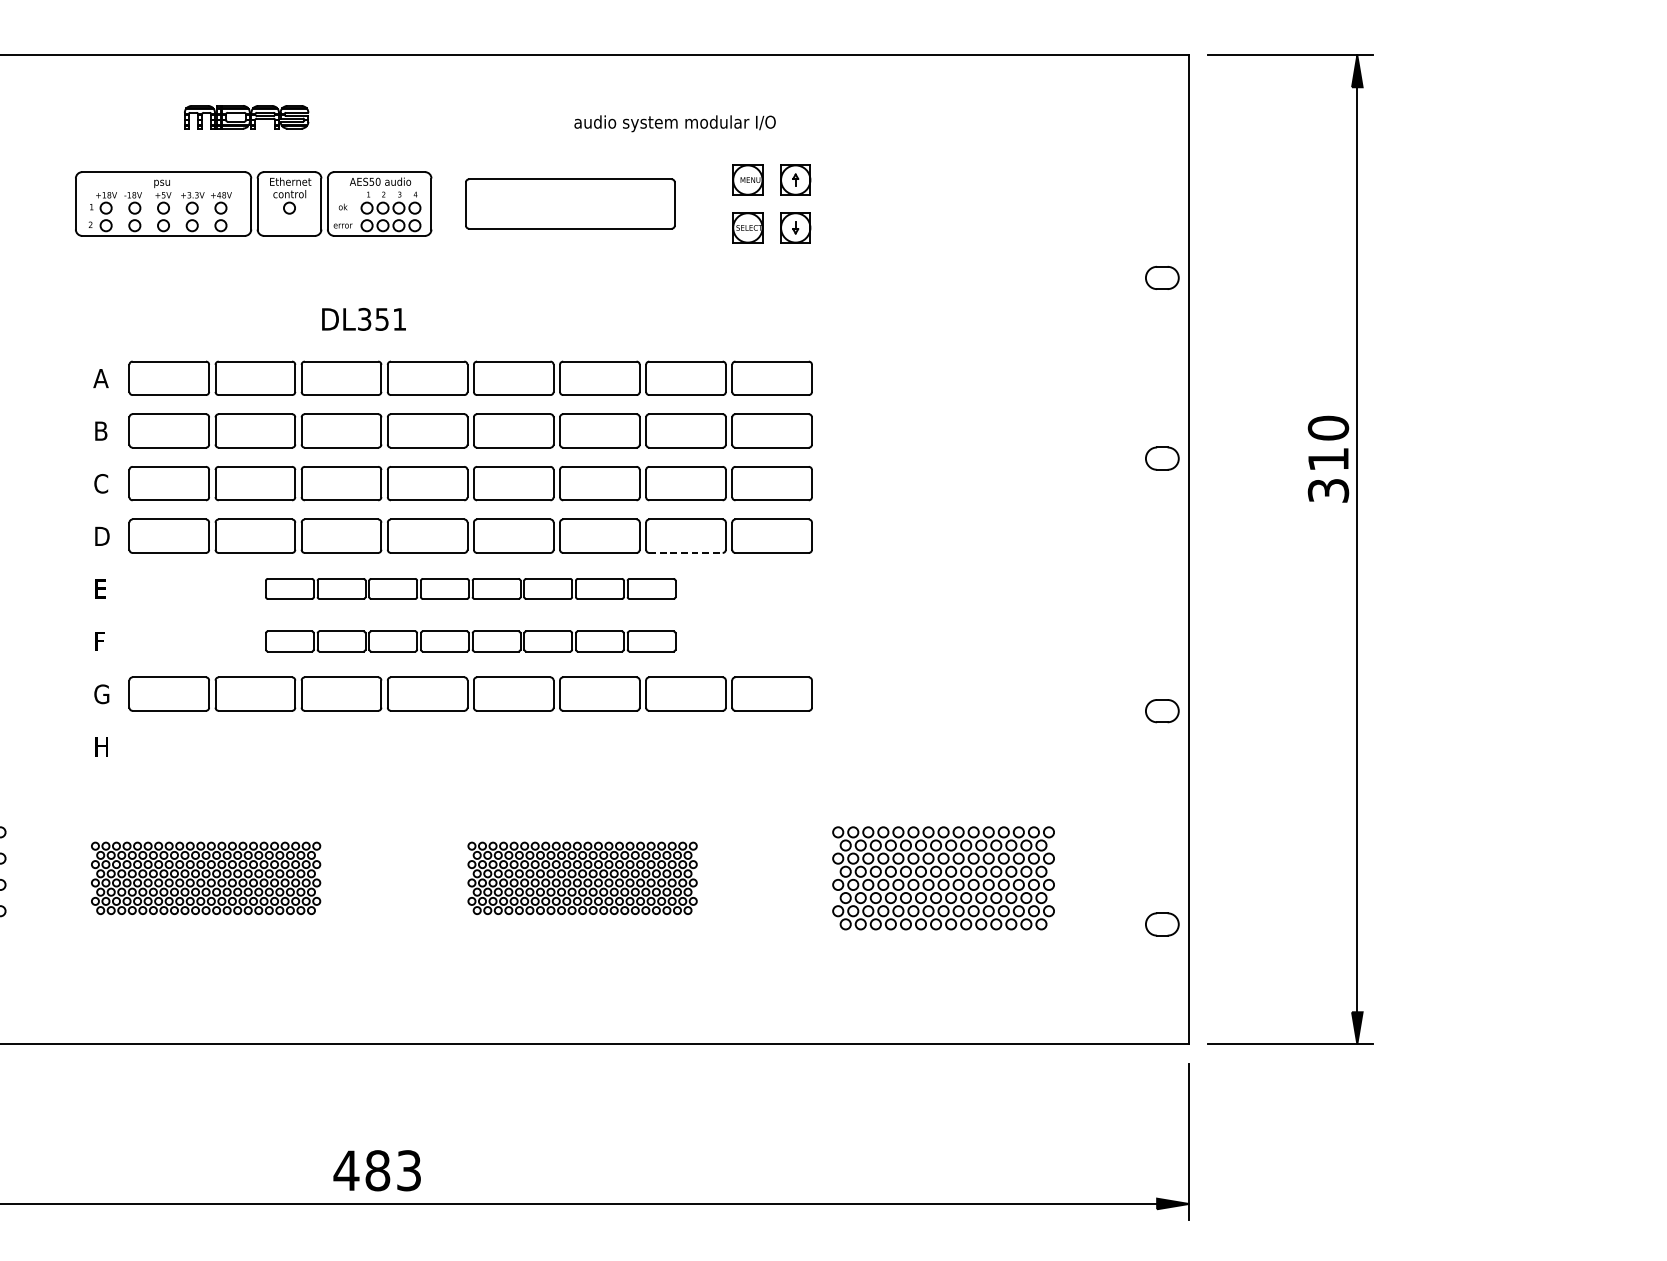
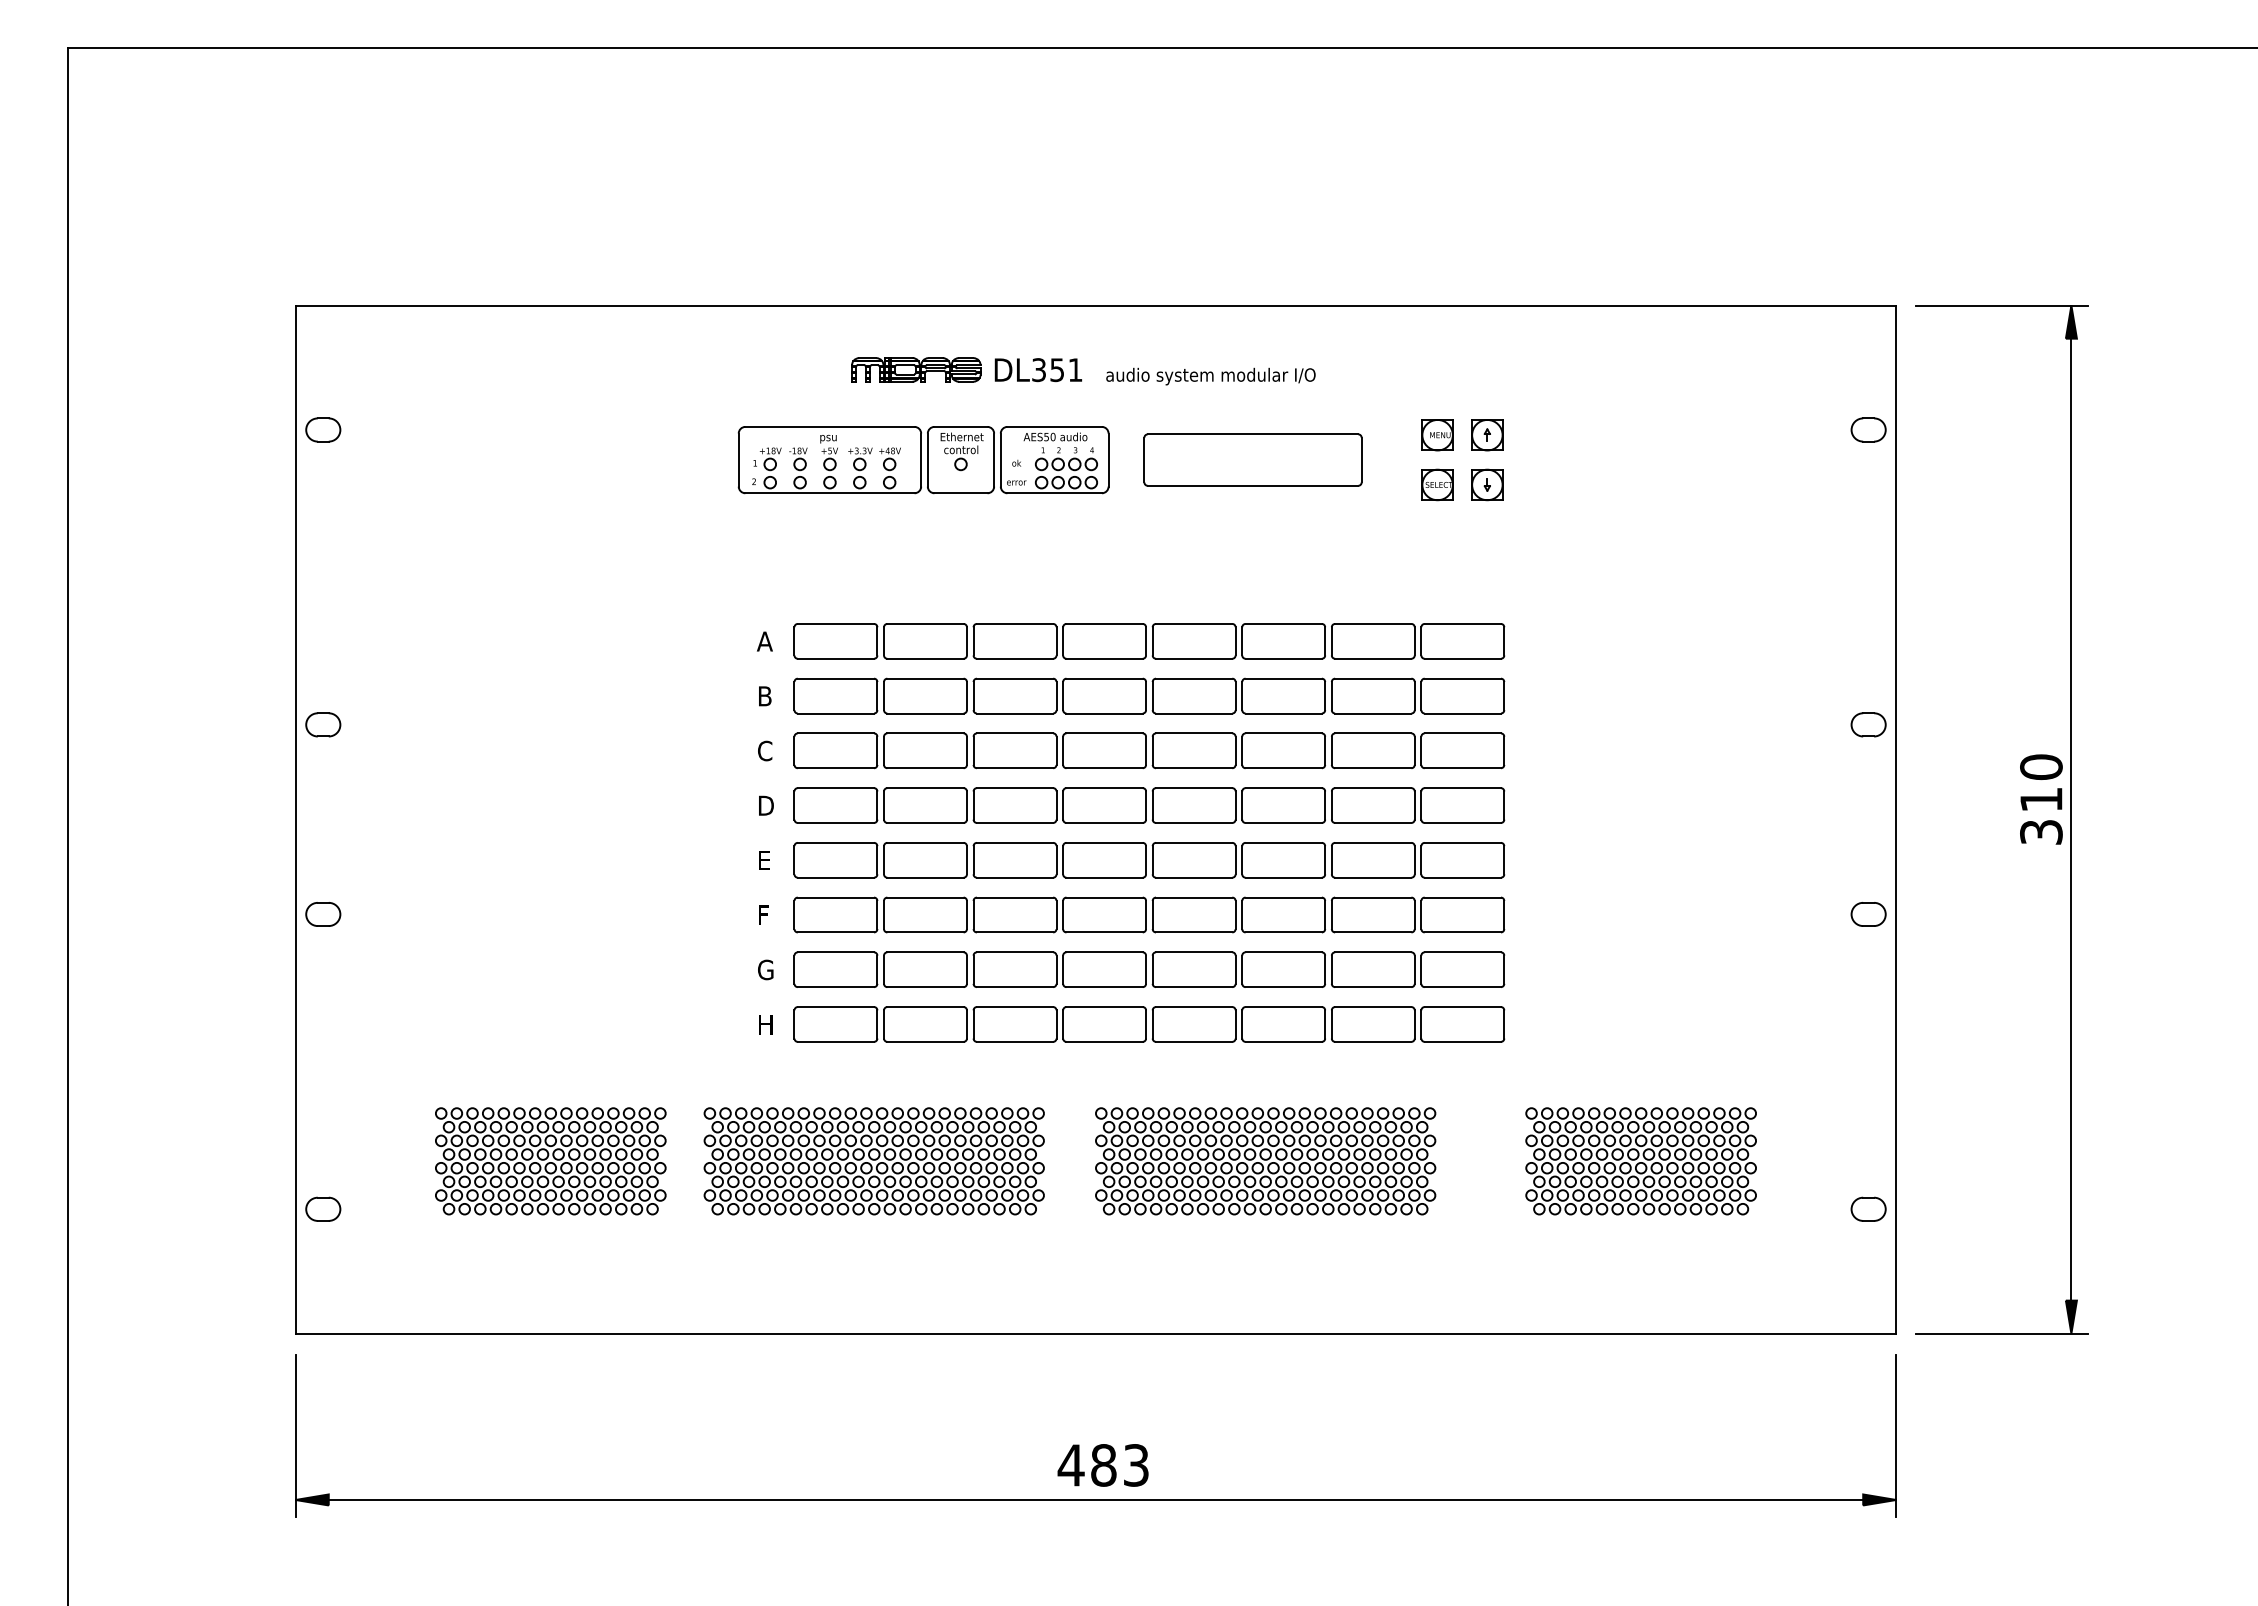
text: (674, 123) -> (1210, 376), moved
part: (1162, 277) -> (1868, 429), moved
text: (363, 319) -> (1037, 370), moved
text: (1328, 459) -> (2041, 799), moved
line: (686, 552) -> (1373, 822), dashed -> solid
part: (470, 589) -> (1149, 860), size x1.67
part: (470, 640) -> (1149, 914), size x1.67
part: (1162, 711) -> (1868, 914), moved
part: (470, 746) -> (1149, 1024), added
part: (205, 878) -> (873, 1161), size x1.43
part: (582, 878) -> (1265, 1161), size x1.43
text: (376, 1170) -> (1102, 1465), moved

